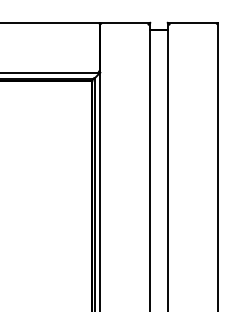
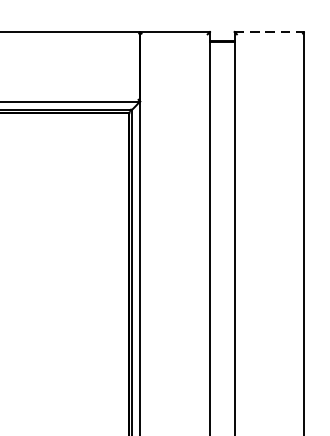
line: (192, 22) -> (269, 31), solid -> dashed

